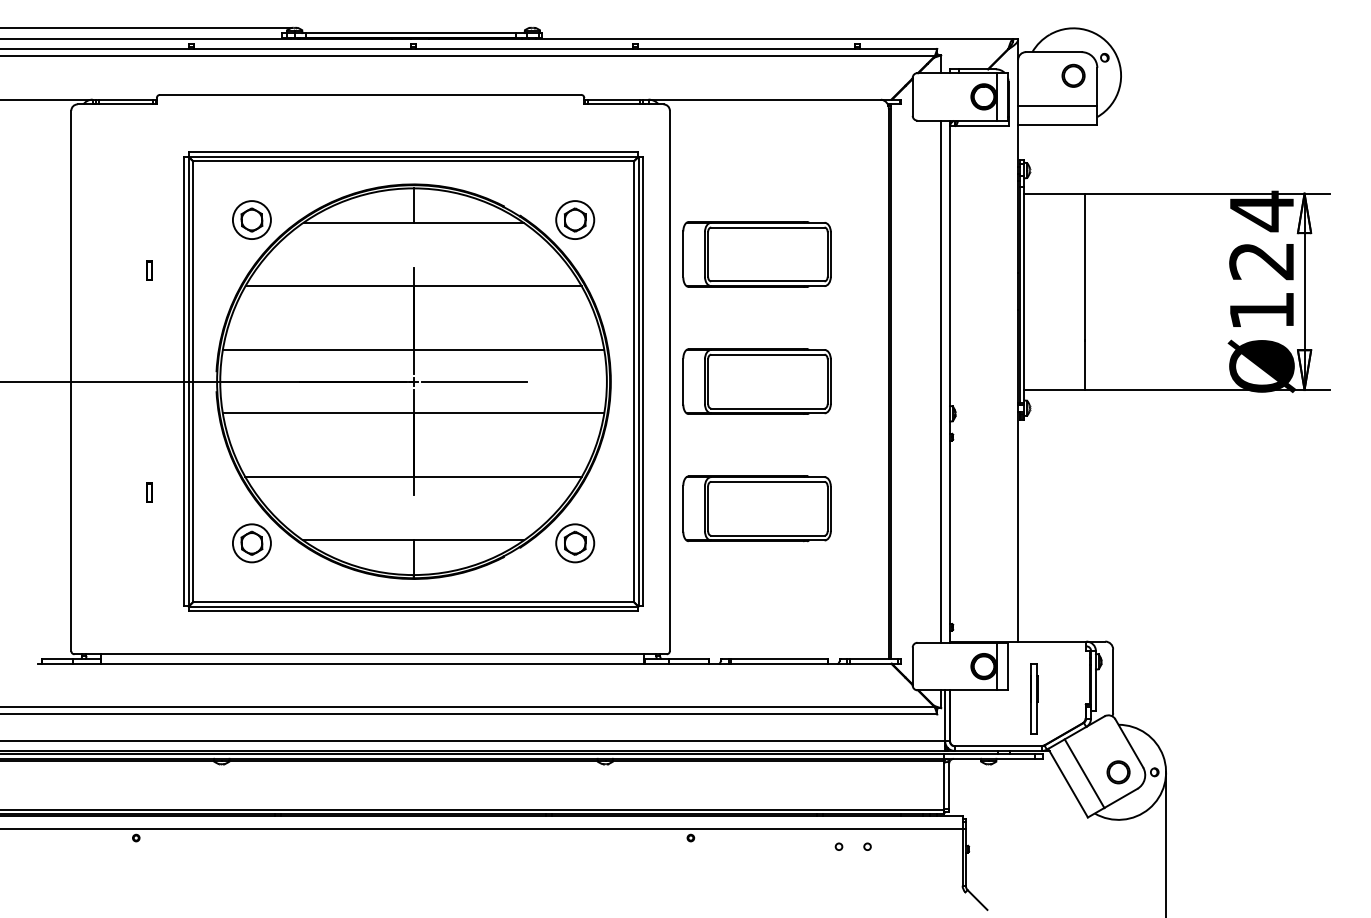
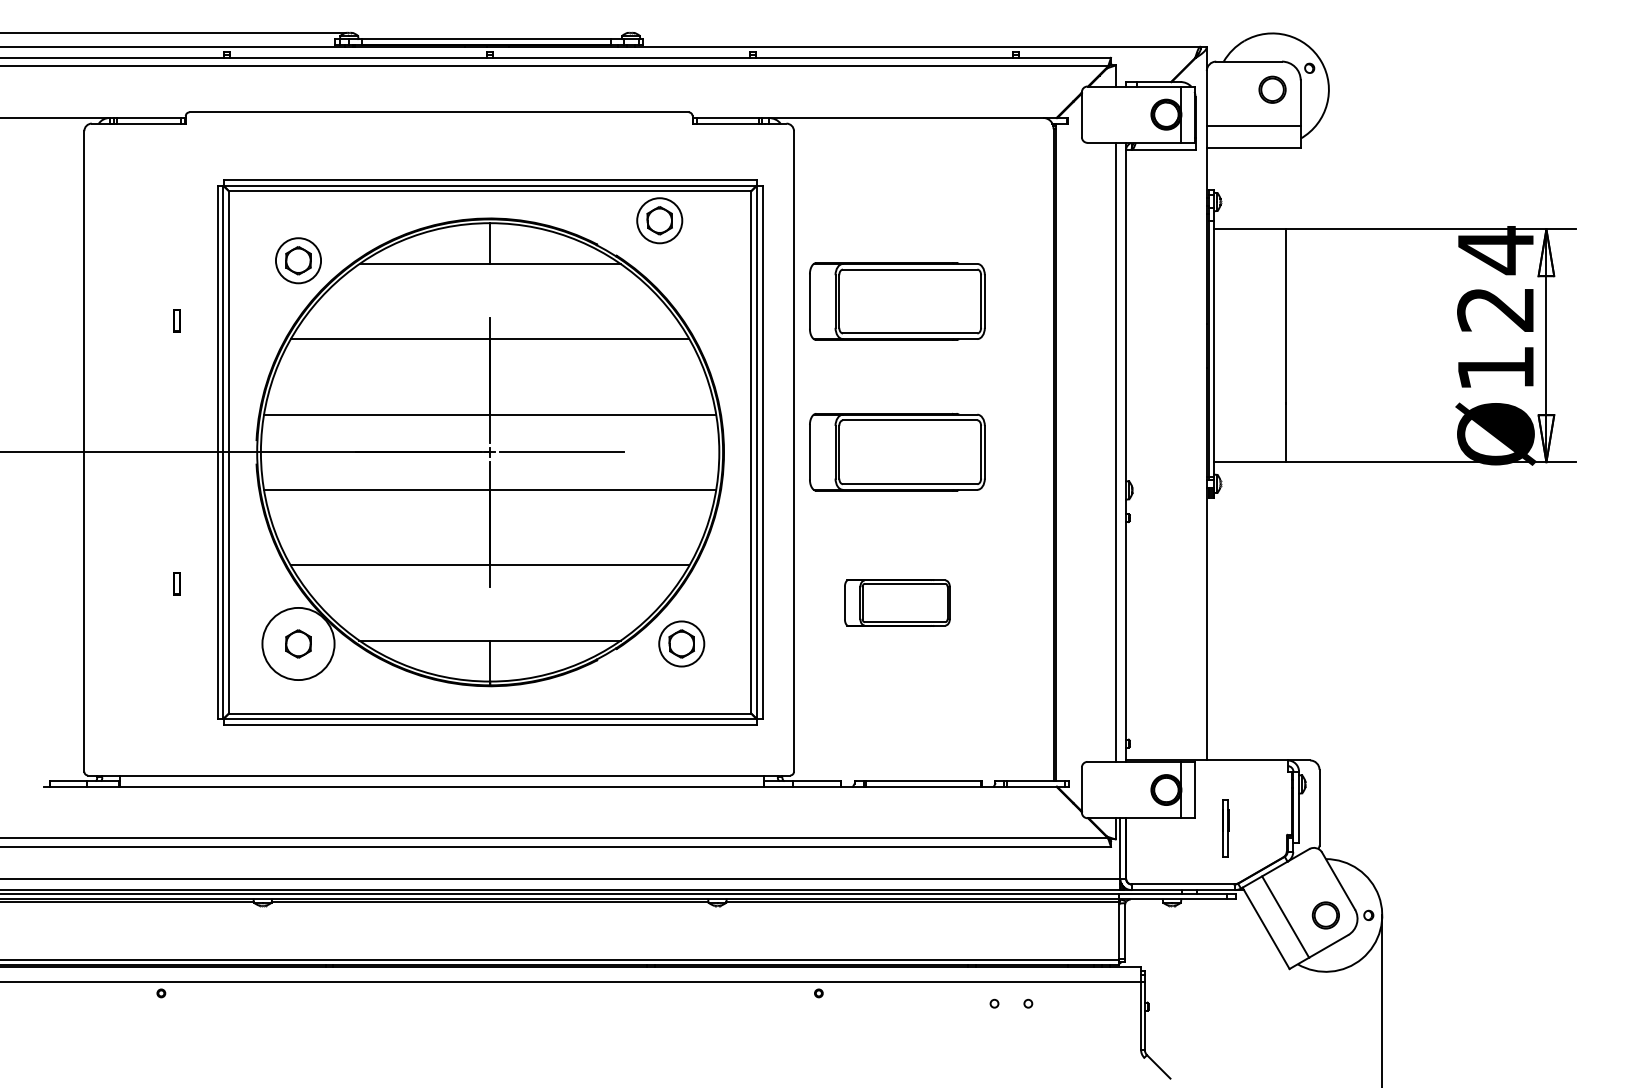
part: (575, 219) -> (659, 220), moved
part: (757, 508) -> (897, 602), size x0.6
circle: (251, 542) -> (298, 643), size x1.6
part: (1033, 698) -> (1225, 828), size x0.7

